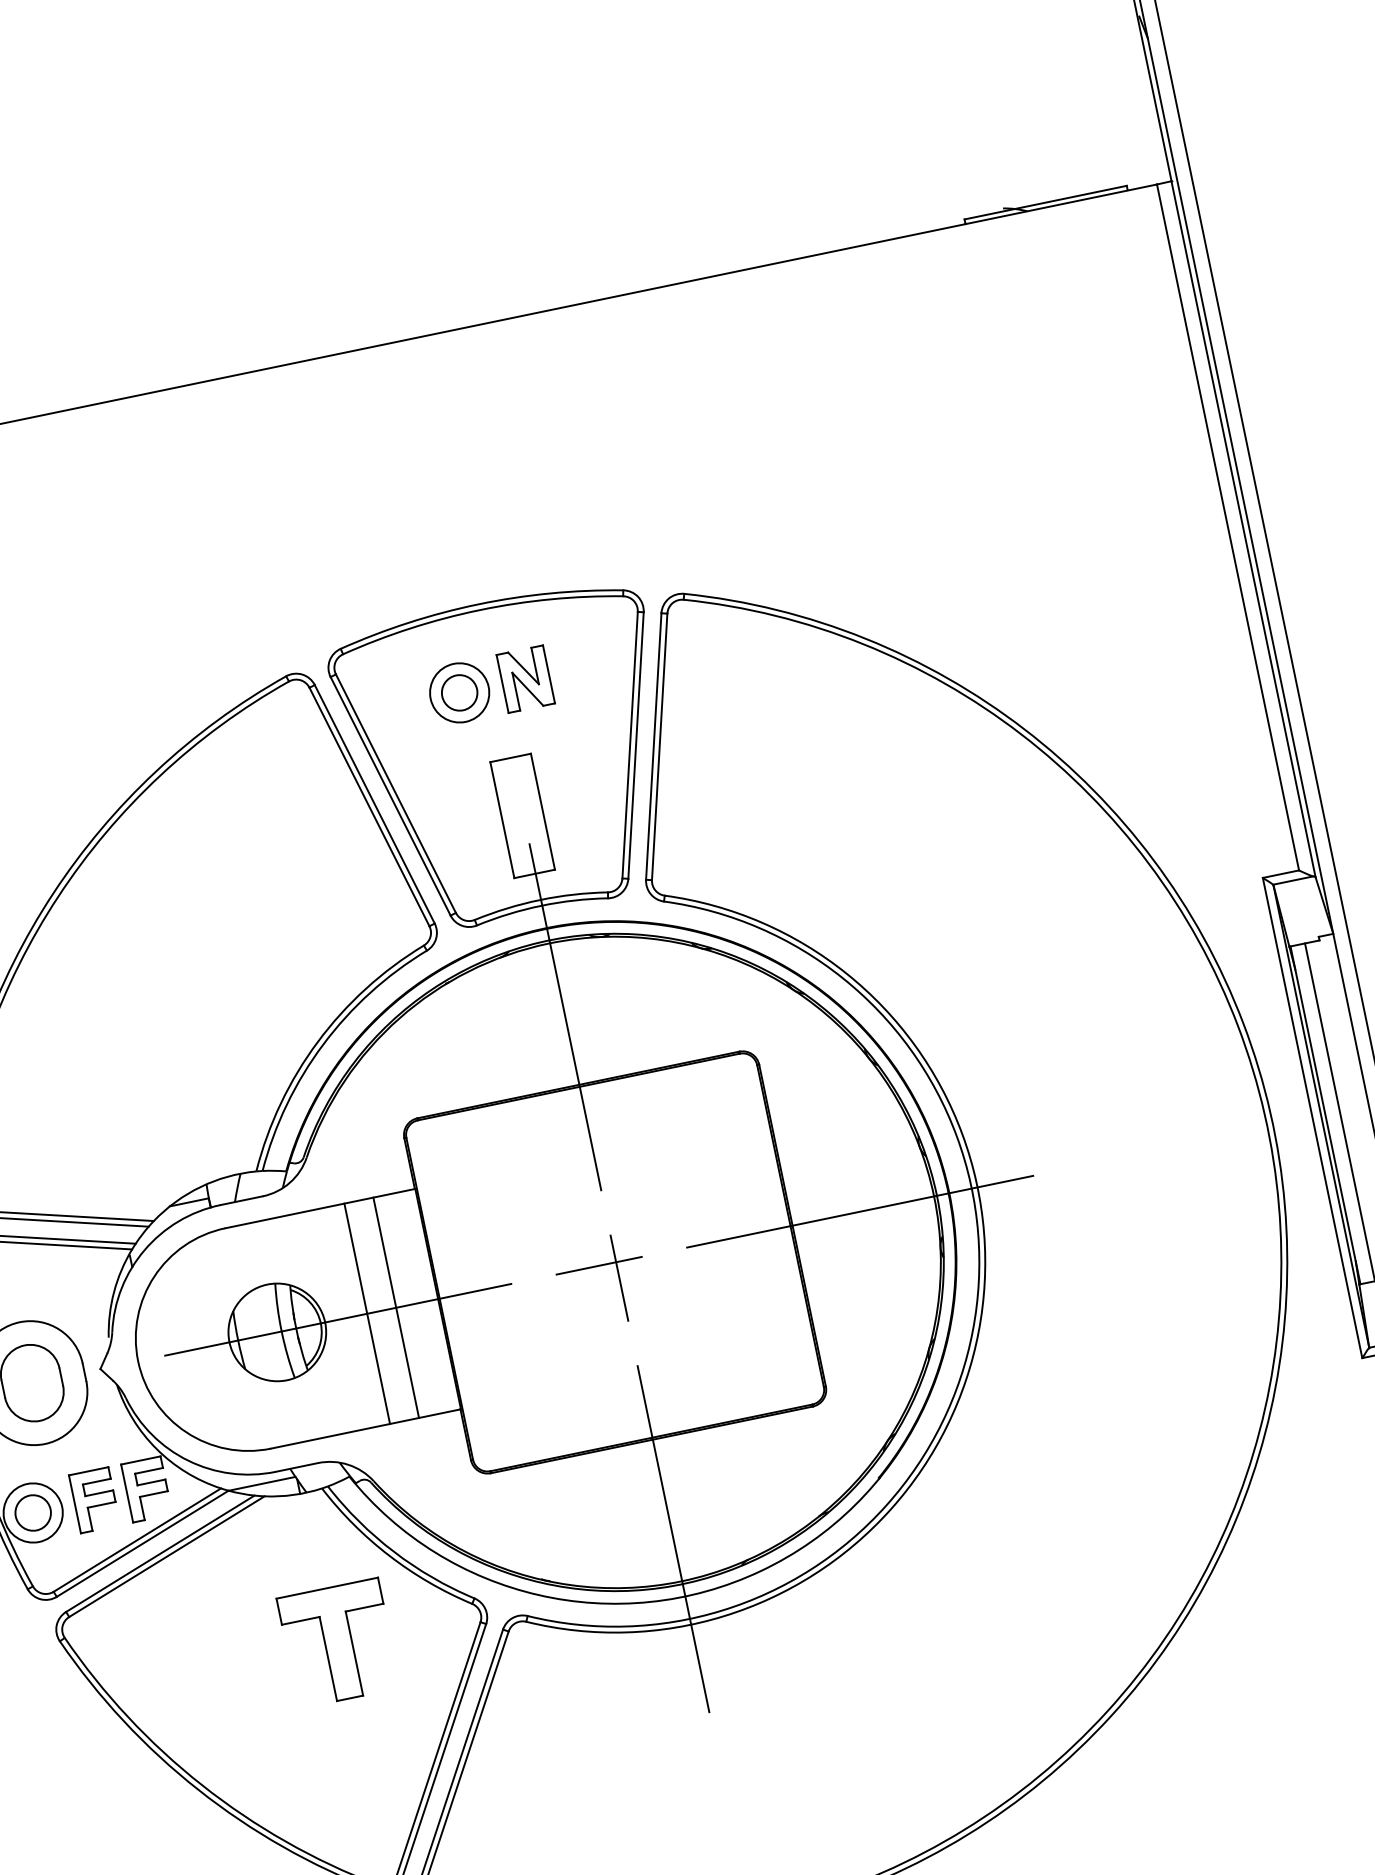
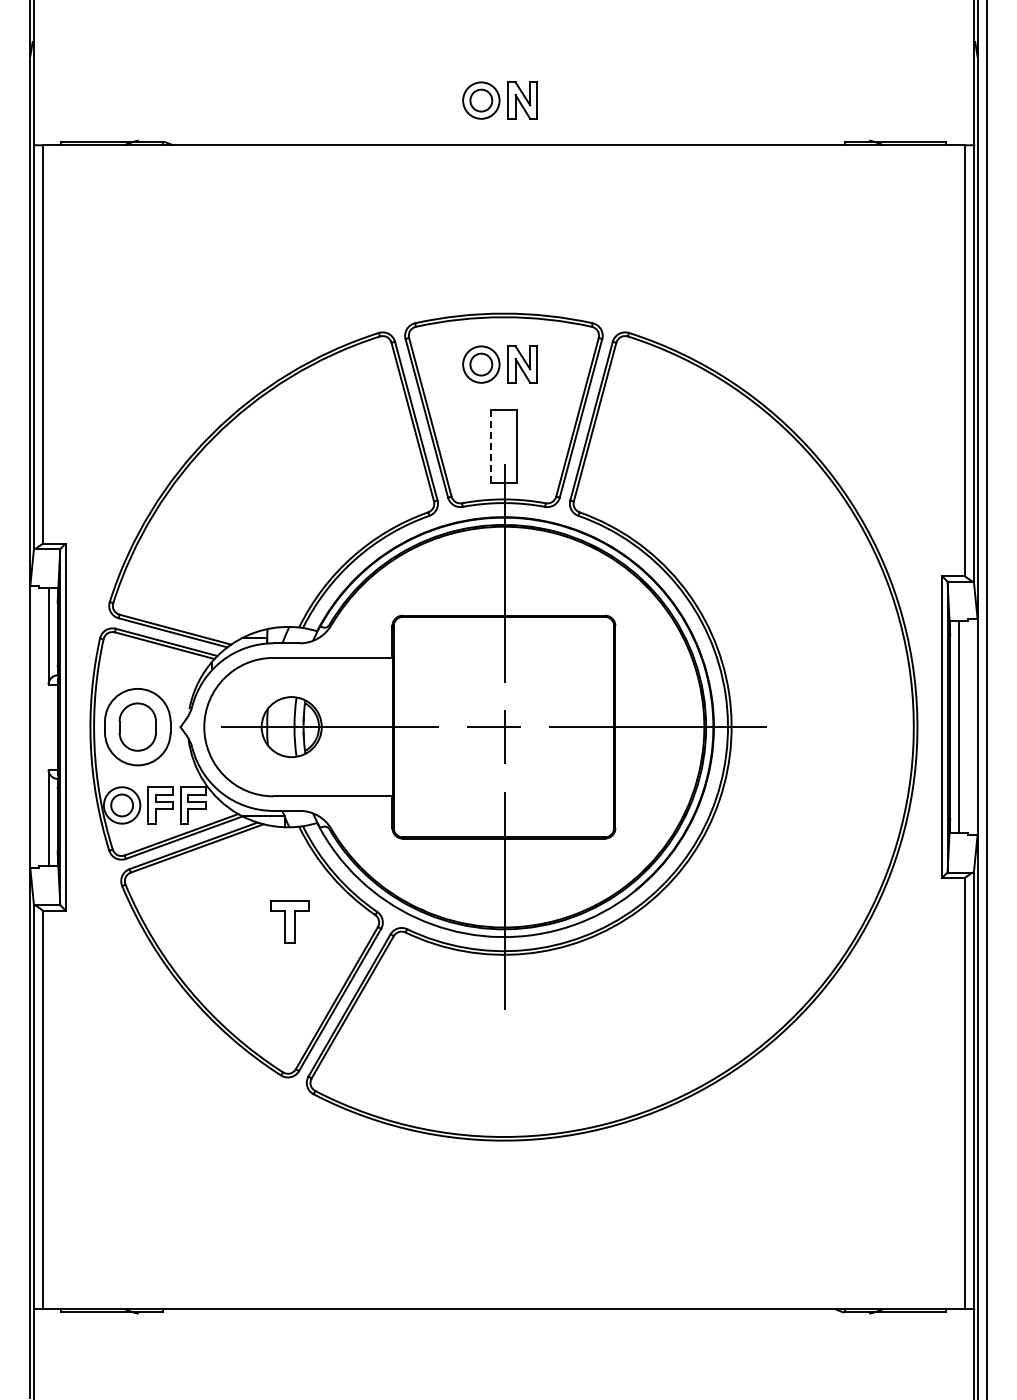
part: (401, 266) -> (499, 100), added
line: (502, 819) -> (491, 446), solid -> dashed
line: (396, 1306) -> (366, 726), removed
line: (367, 1312) -> (348, 726), removed
part: (337, 1642) -> (289, 921), size x0.6

